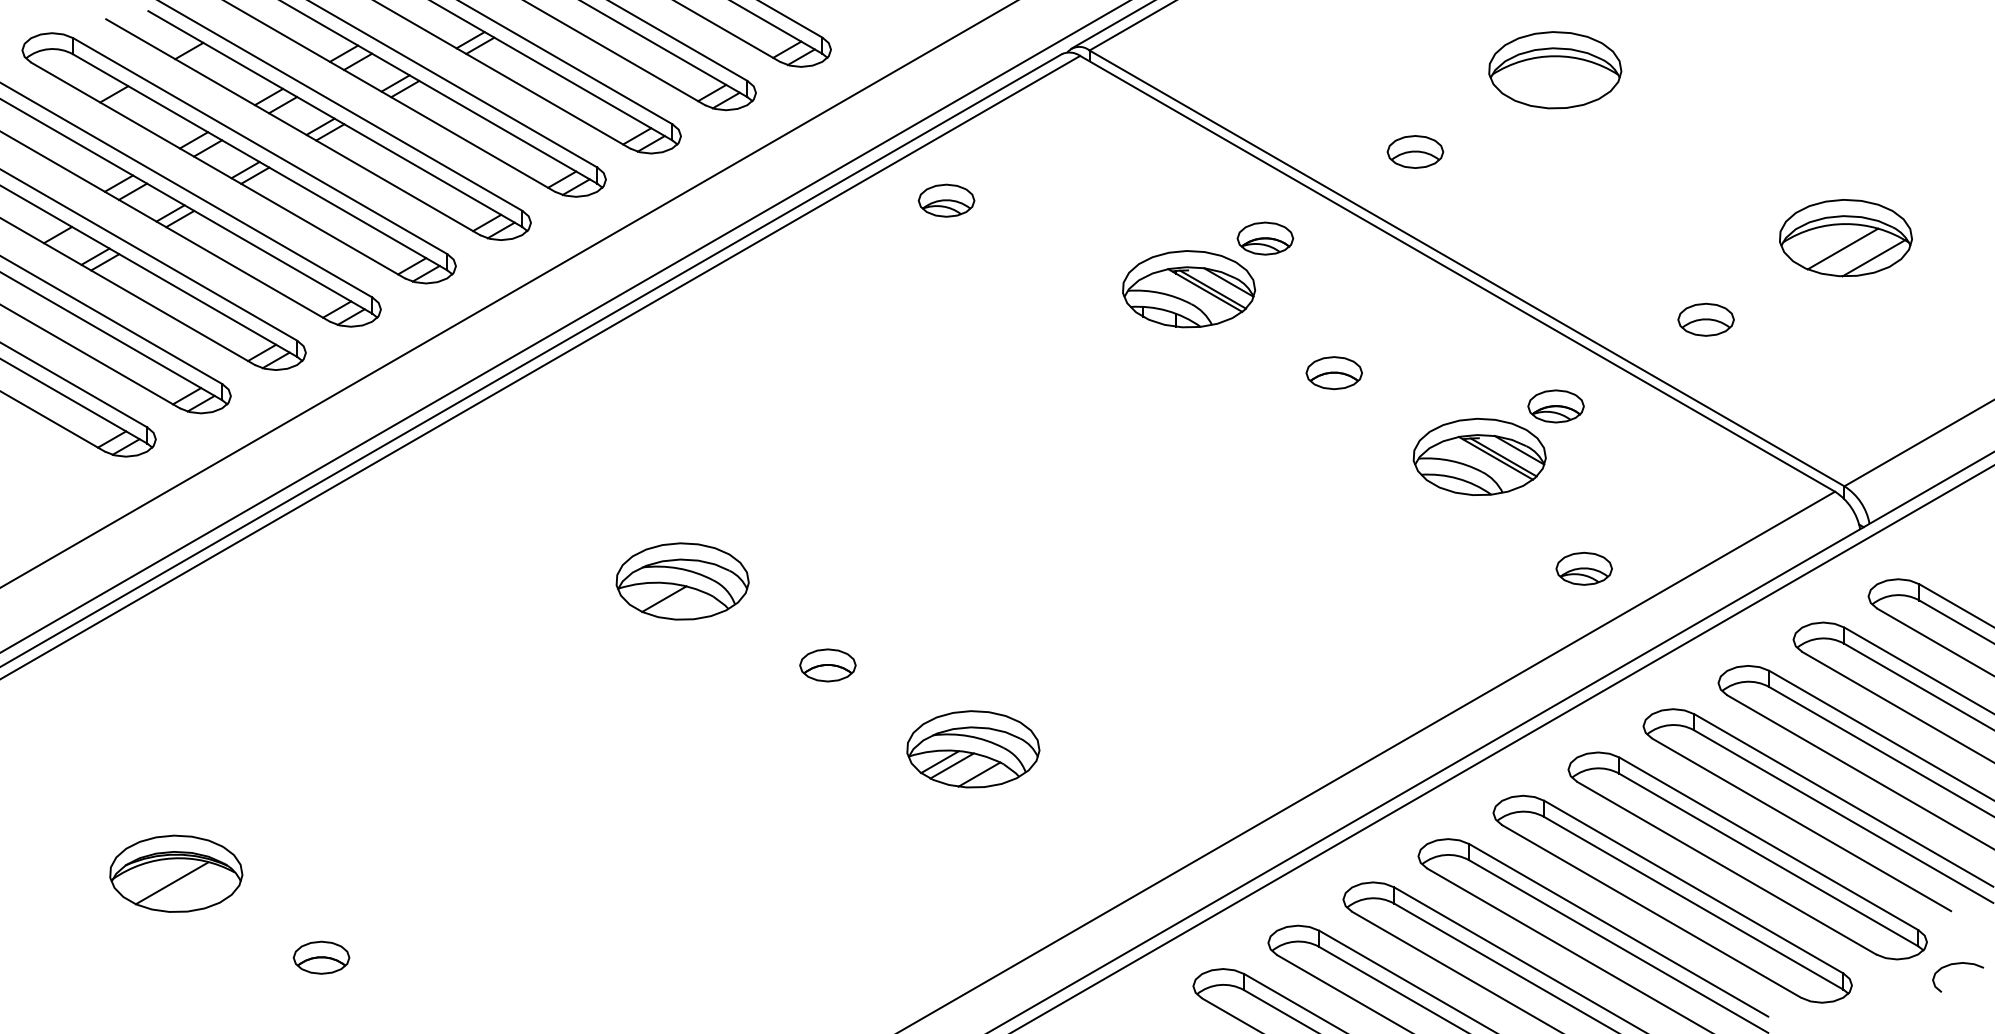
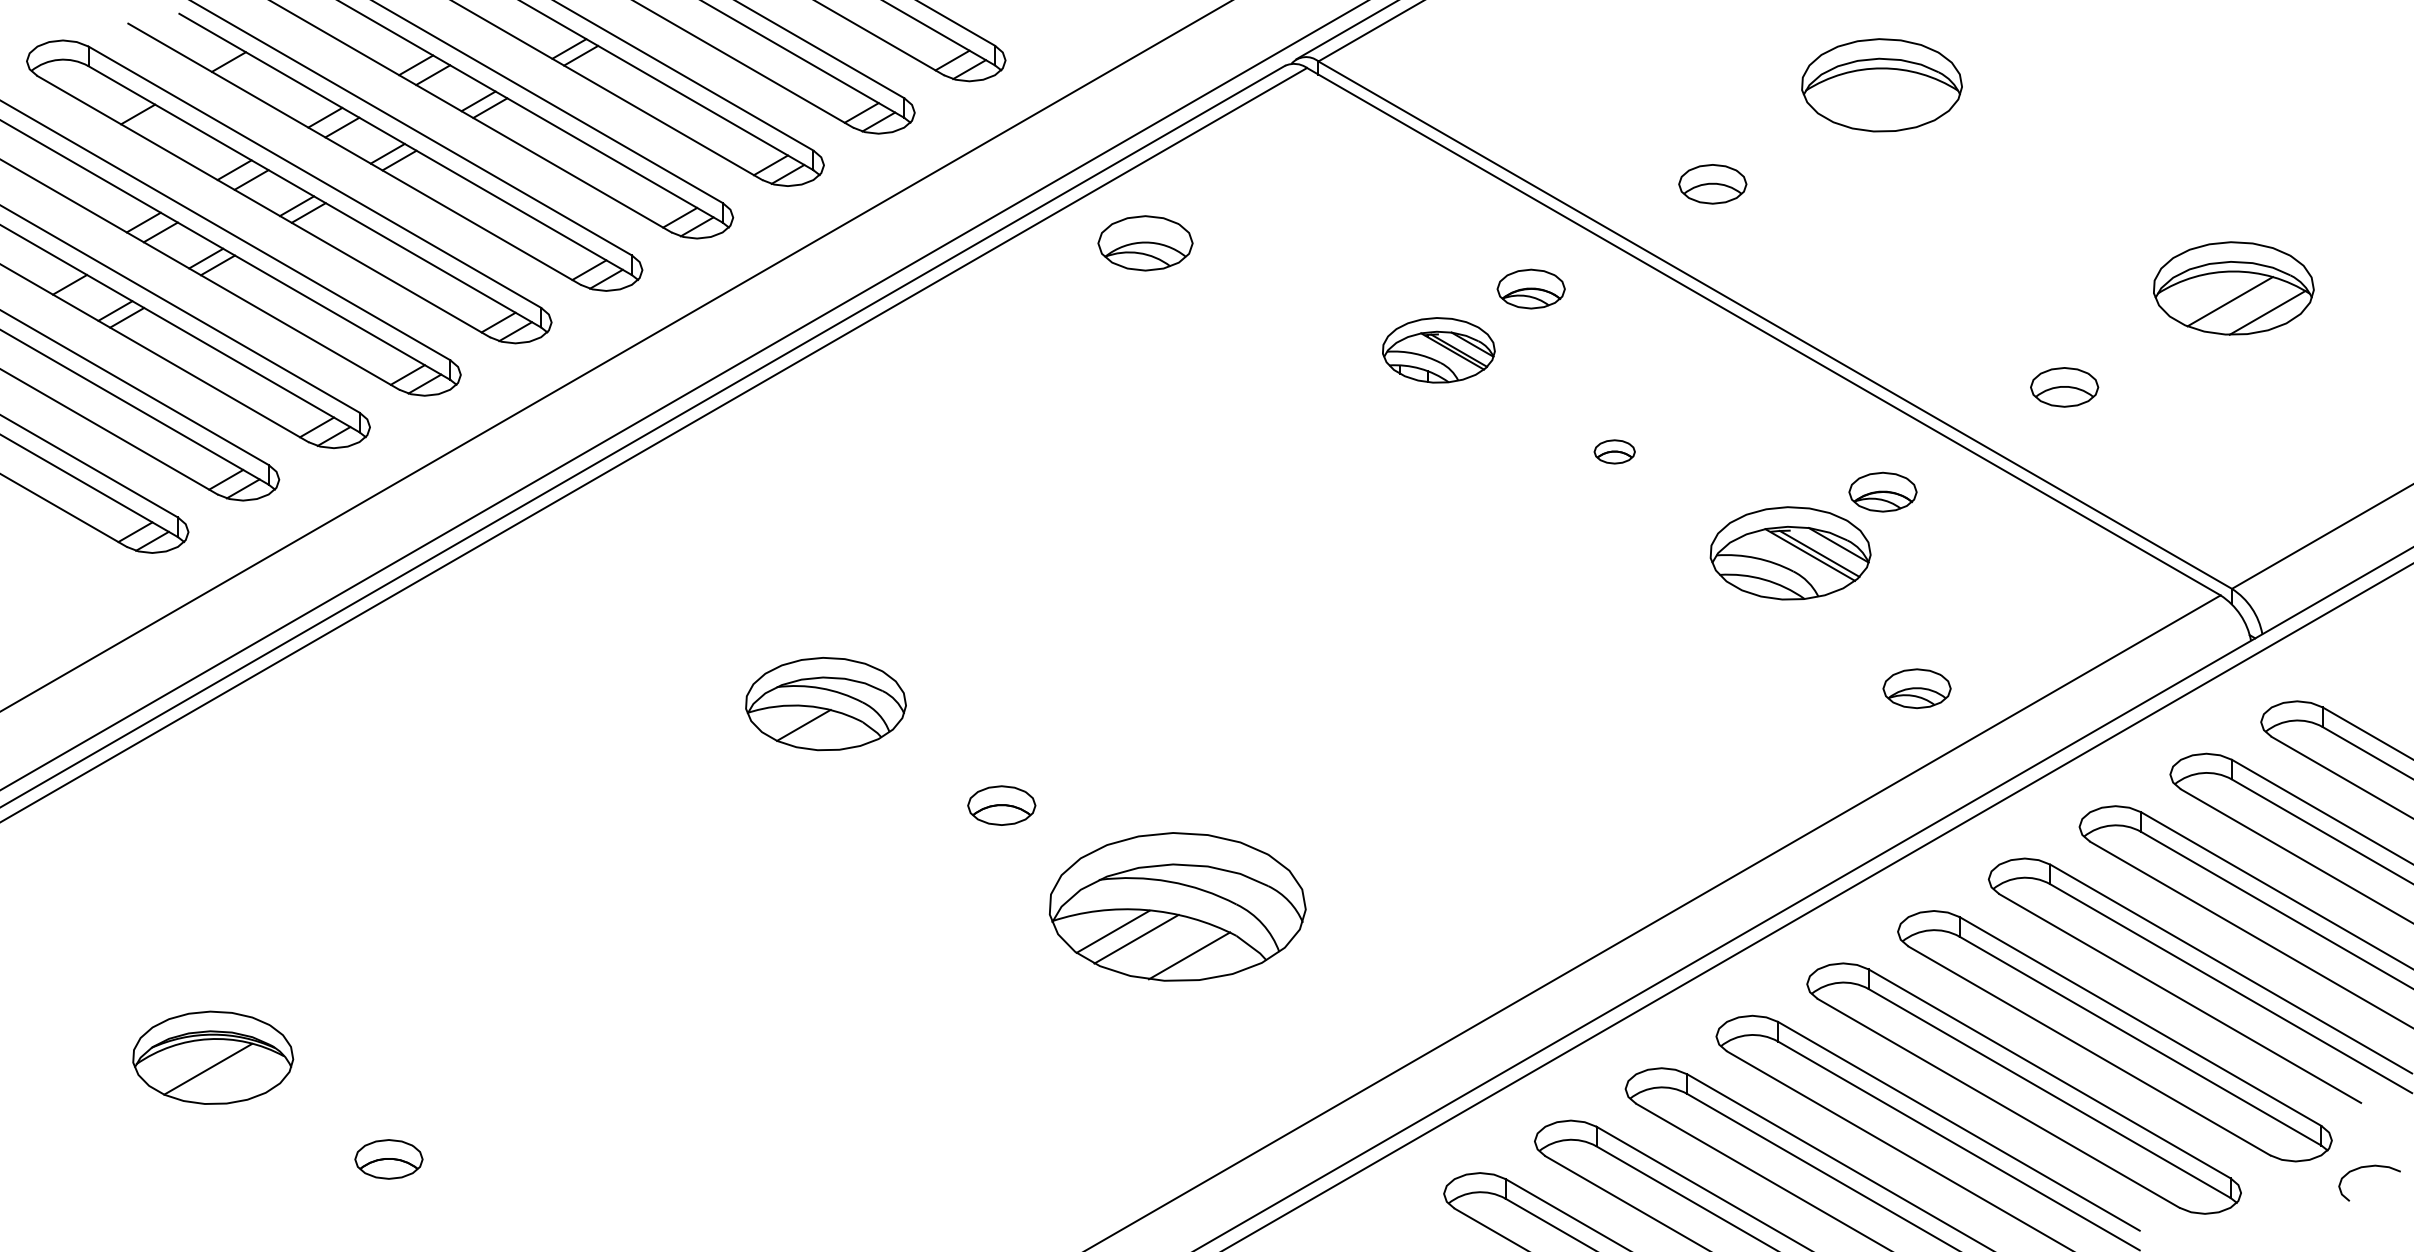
part: (945, 200) -> (1144, 242), size x1.4
part: (1188, 289) -> (1438, 350), size x0.7
part: (1334, 372) -> (1614, 451), size x0.6
part: (973, 749) -> (1177, 907), size x1.6

